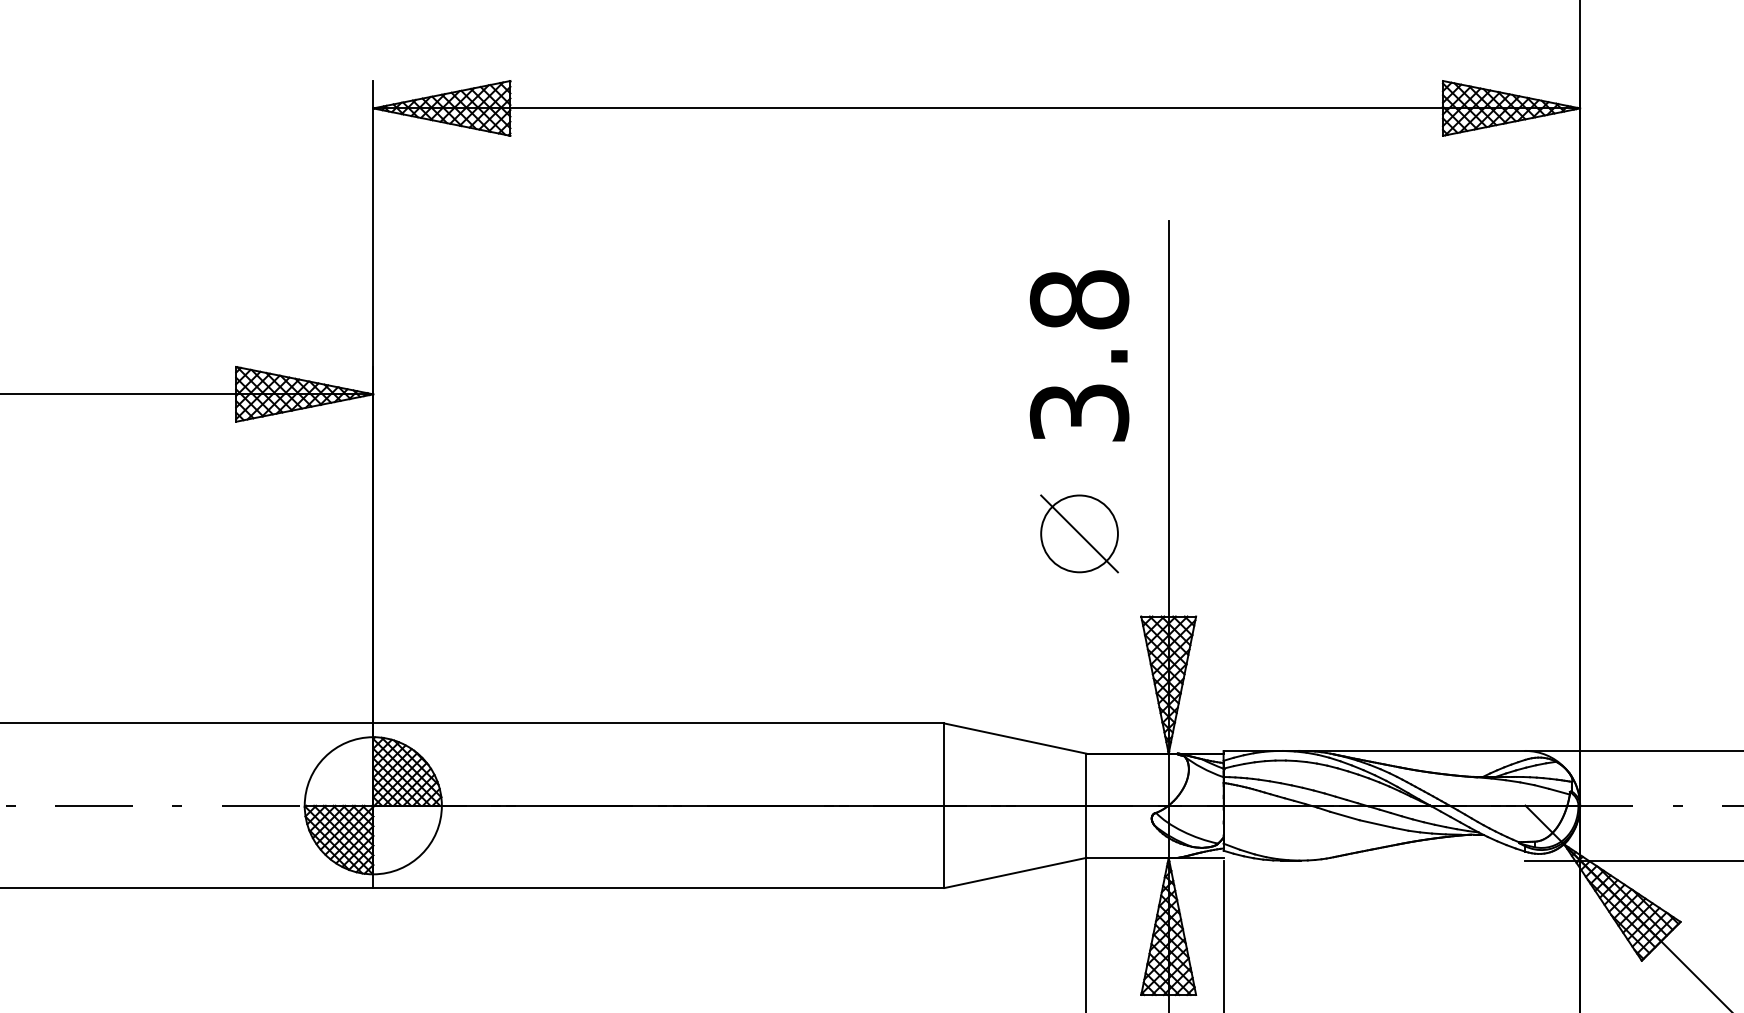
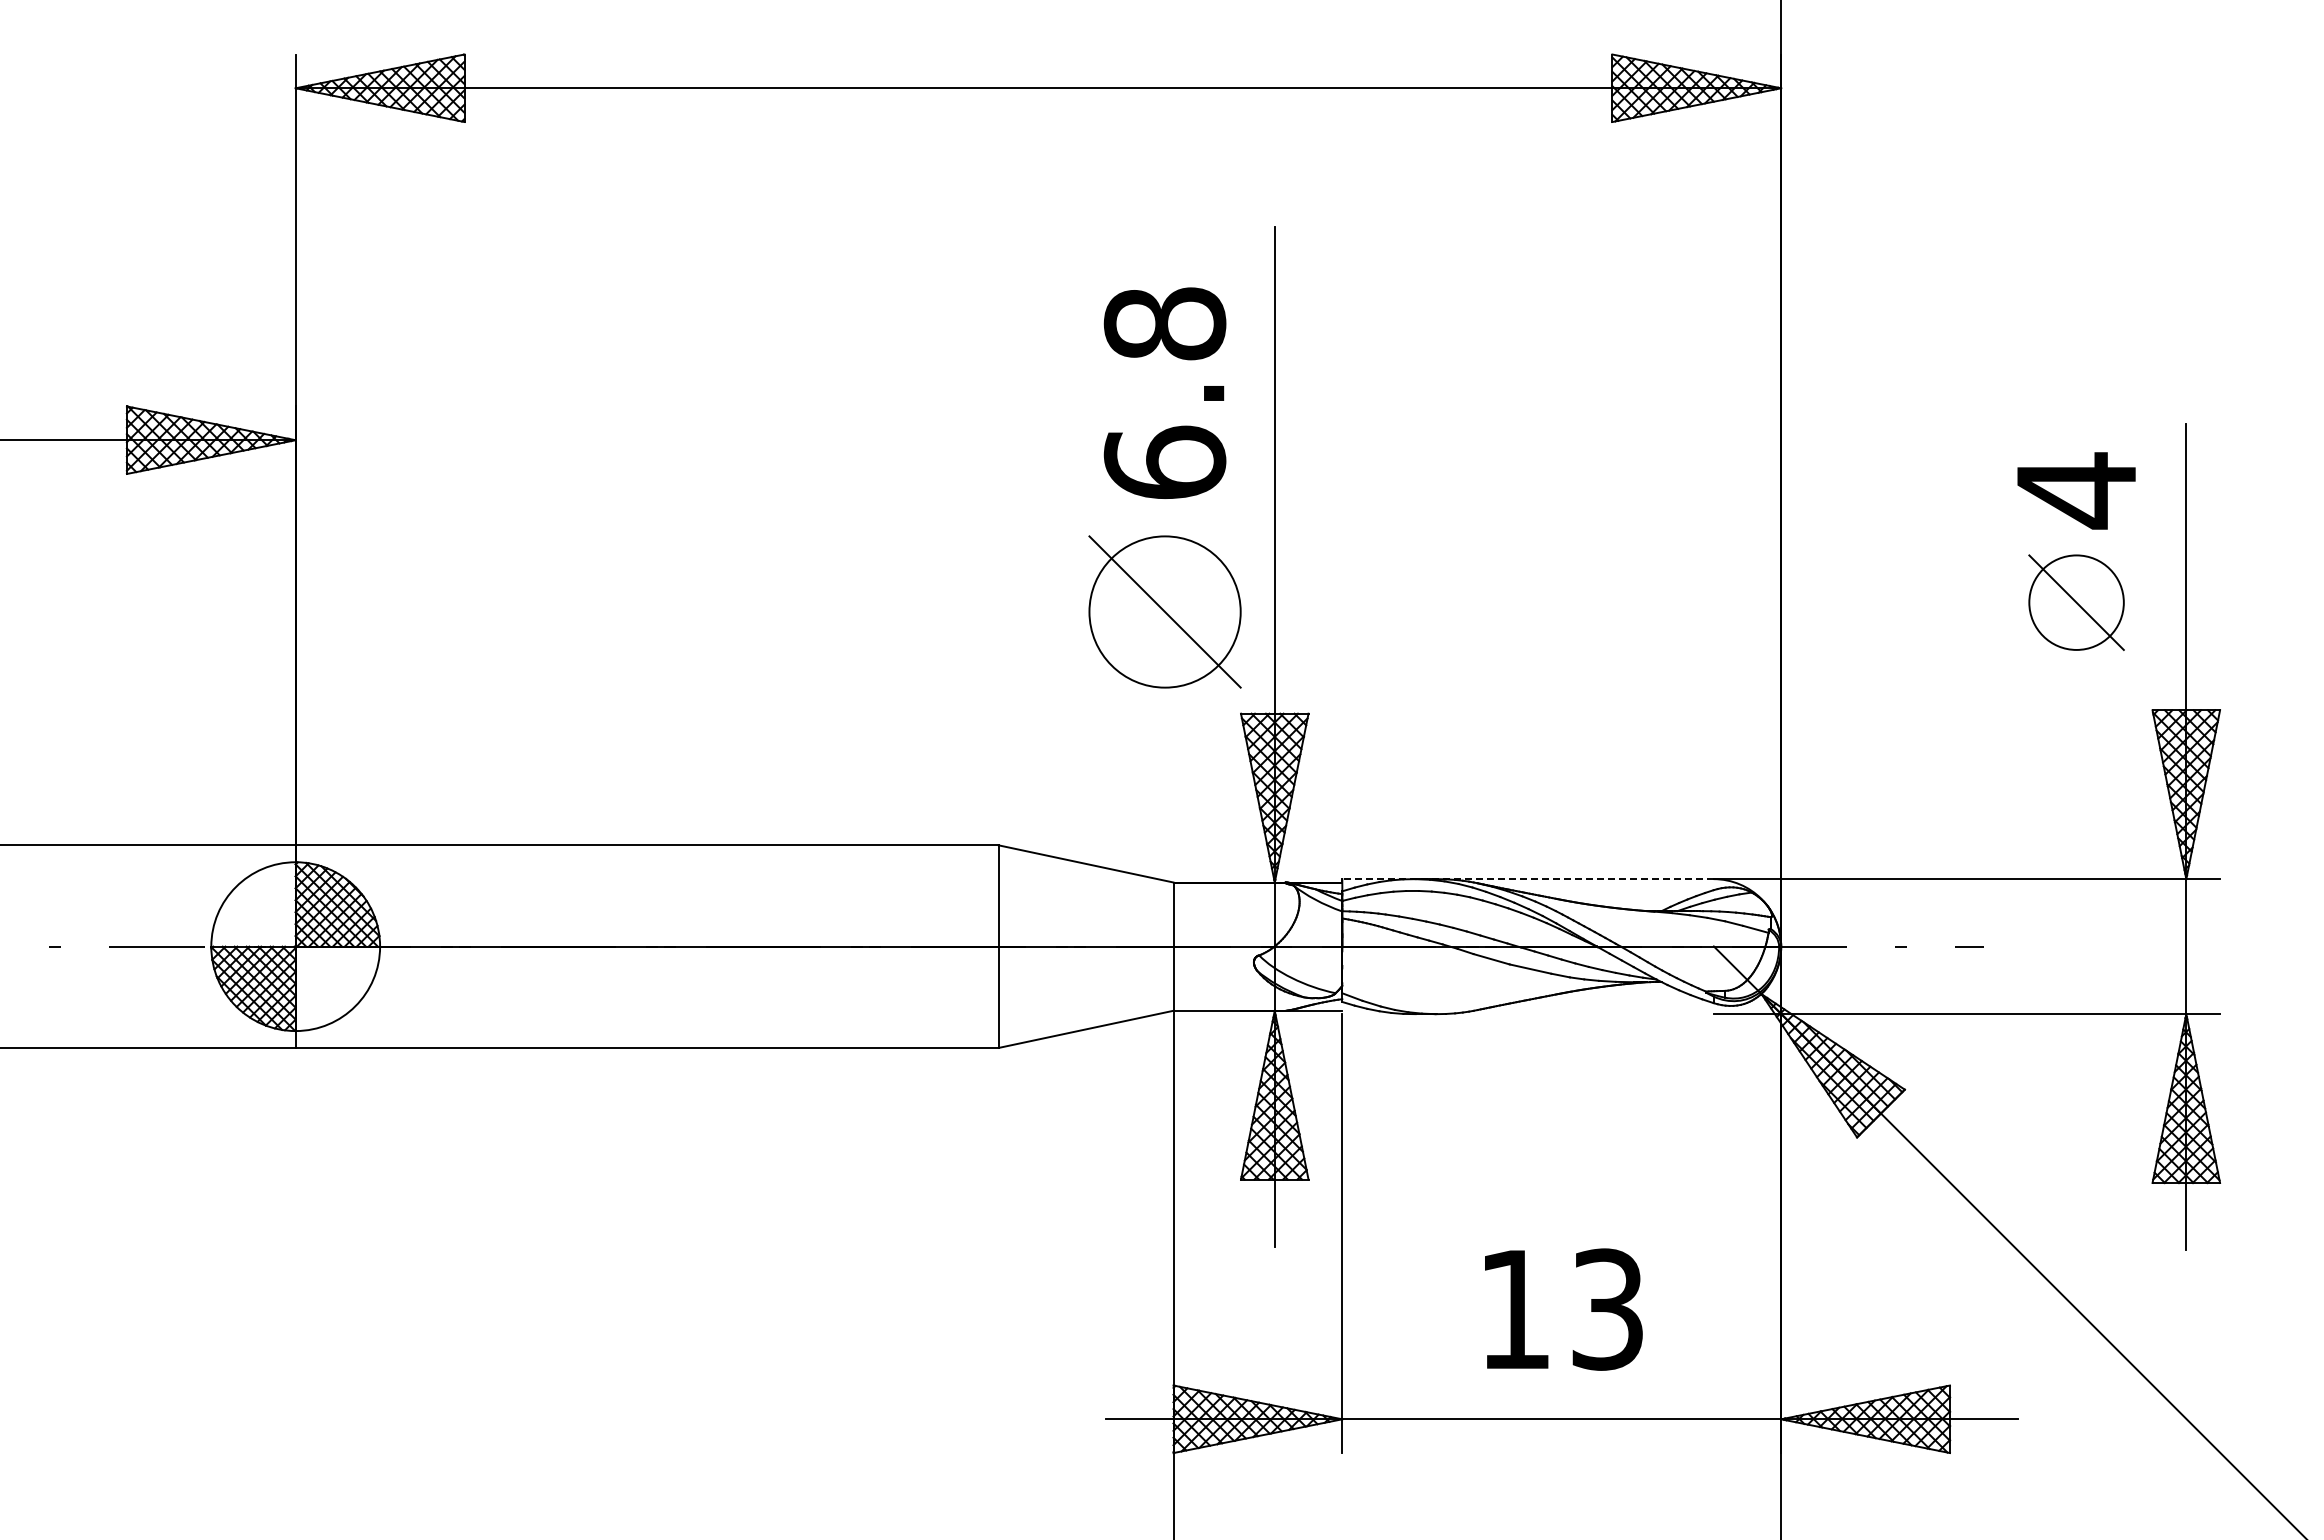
text: (1079, 411) -> (1164, 461), 3.8 -> 6.8
part: (1079, 533) -> (1164, 611), size x1.6
line: (1374, 751) -> (1527, 879), solid -> dashed

